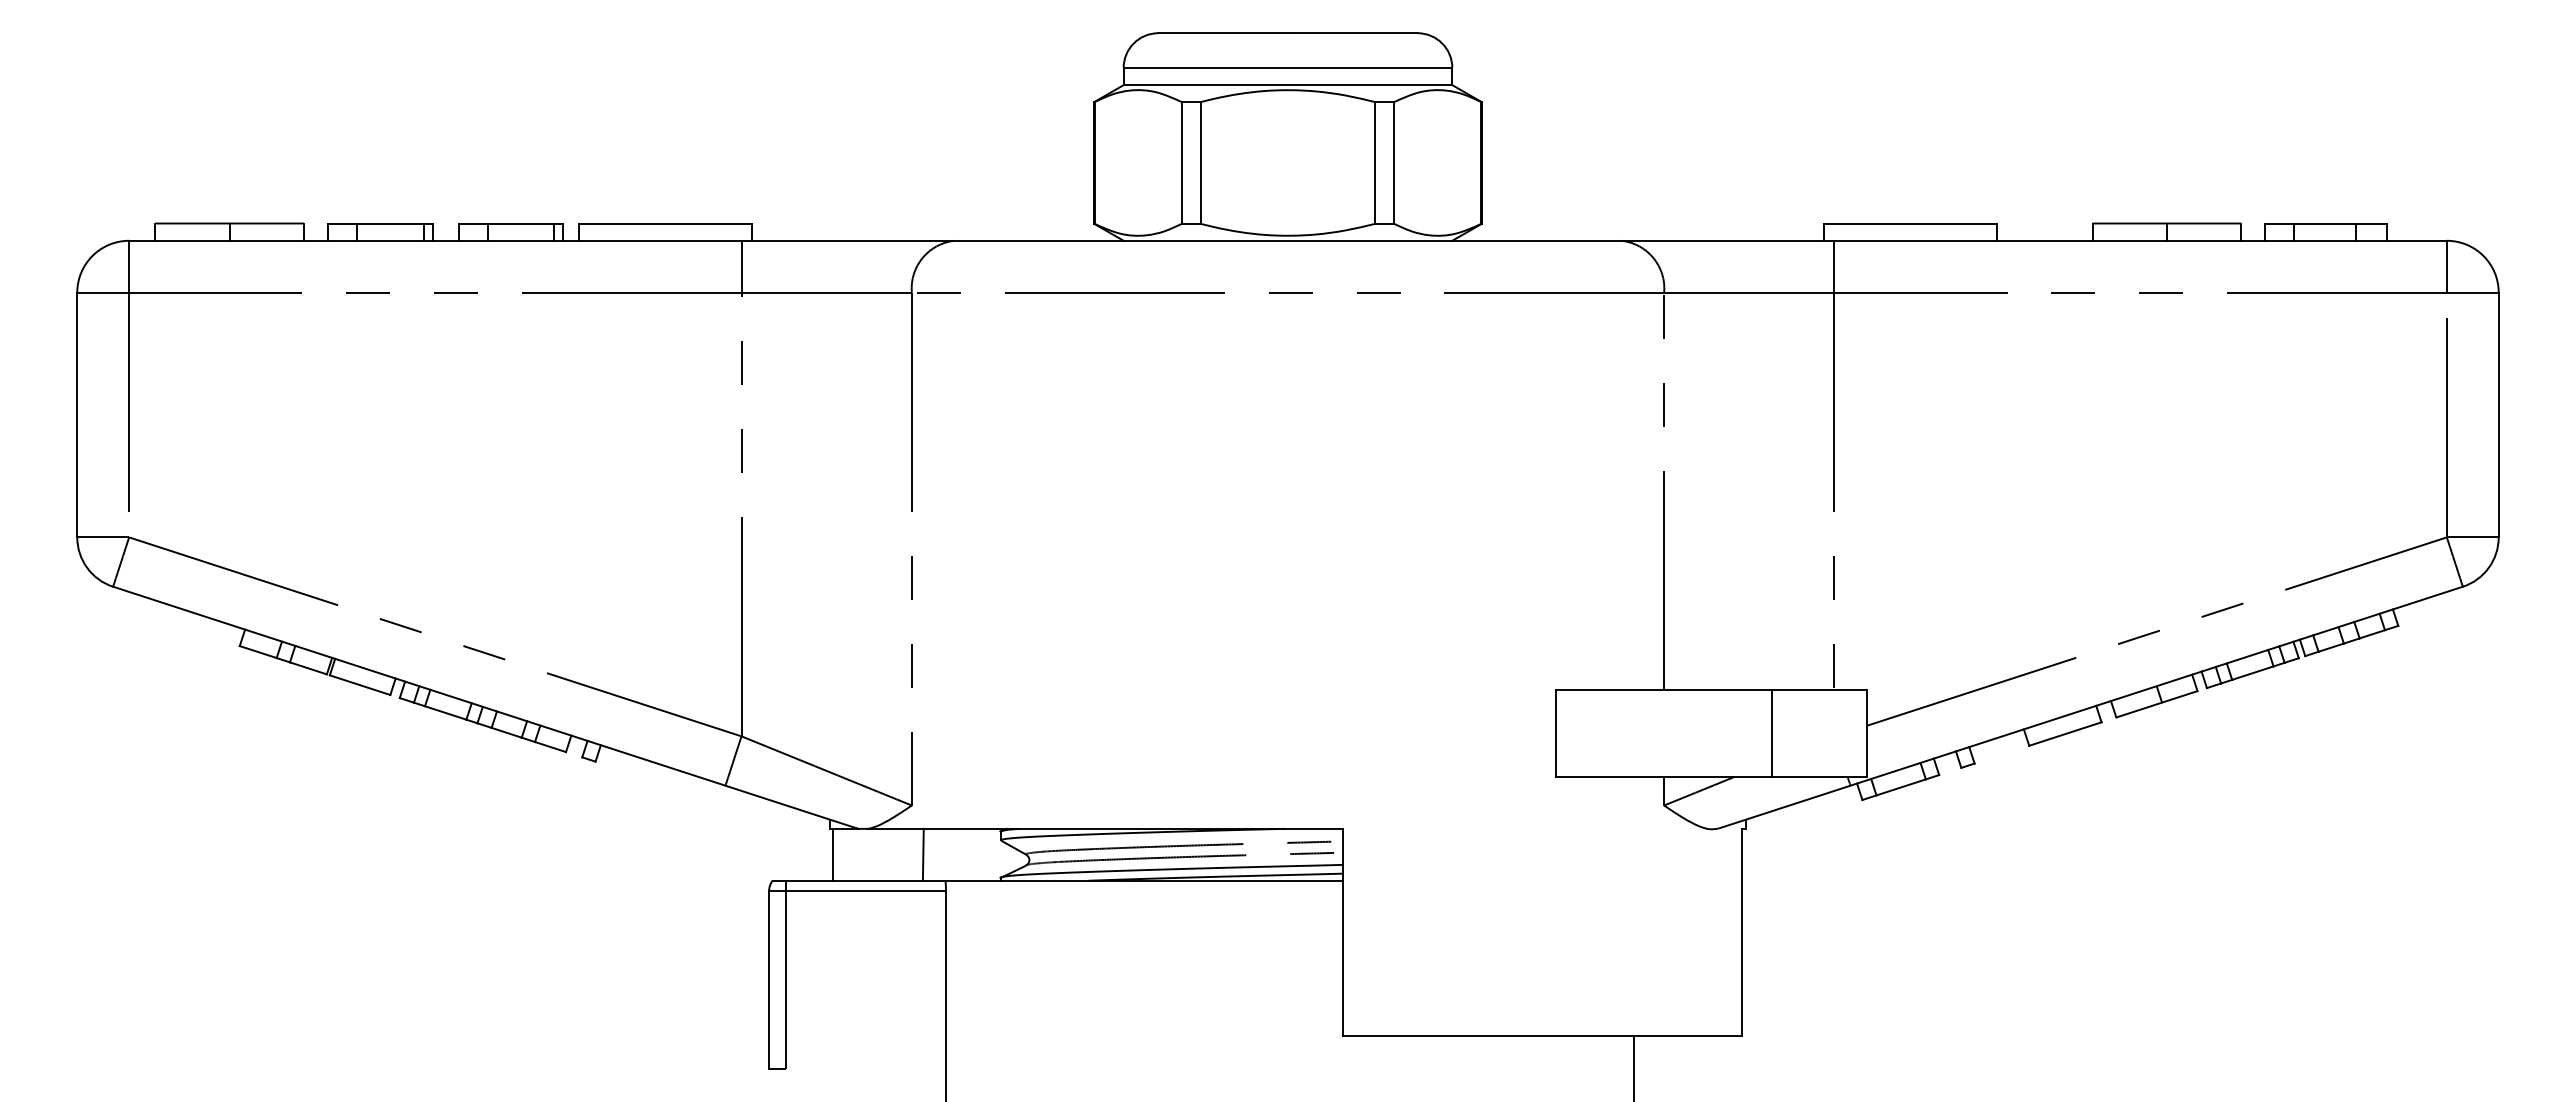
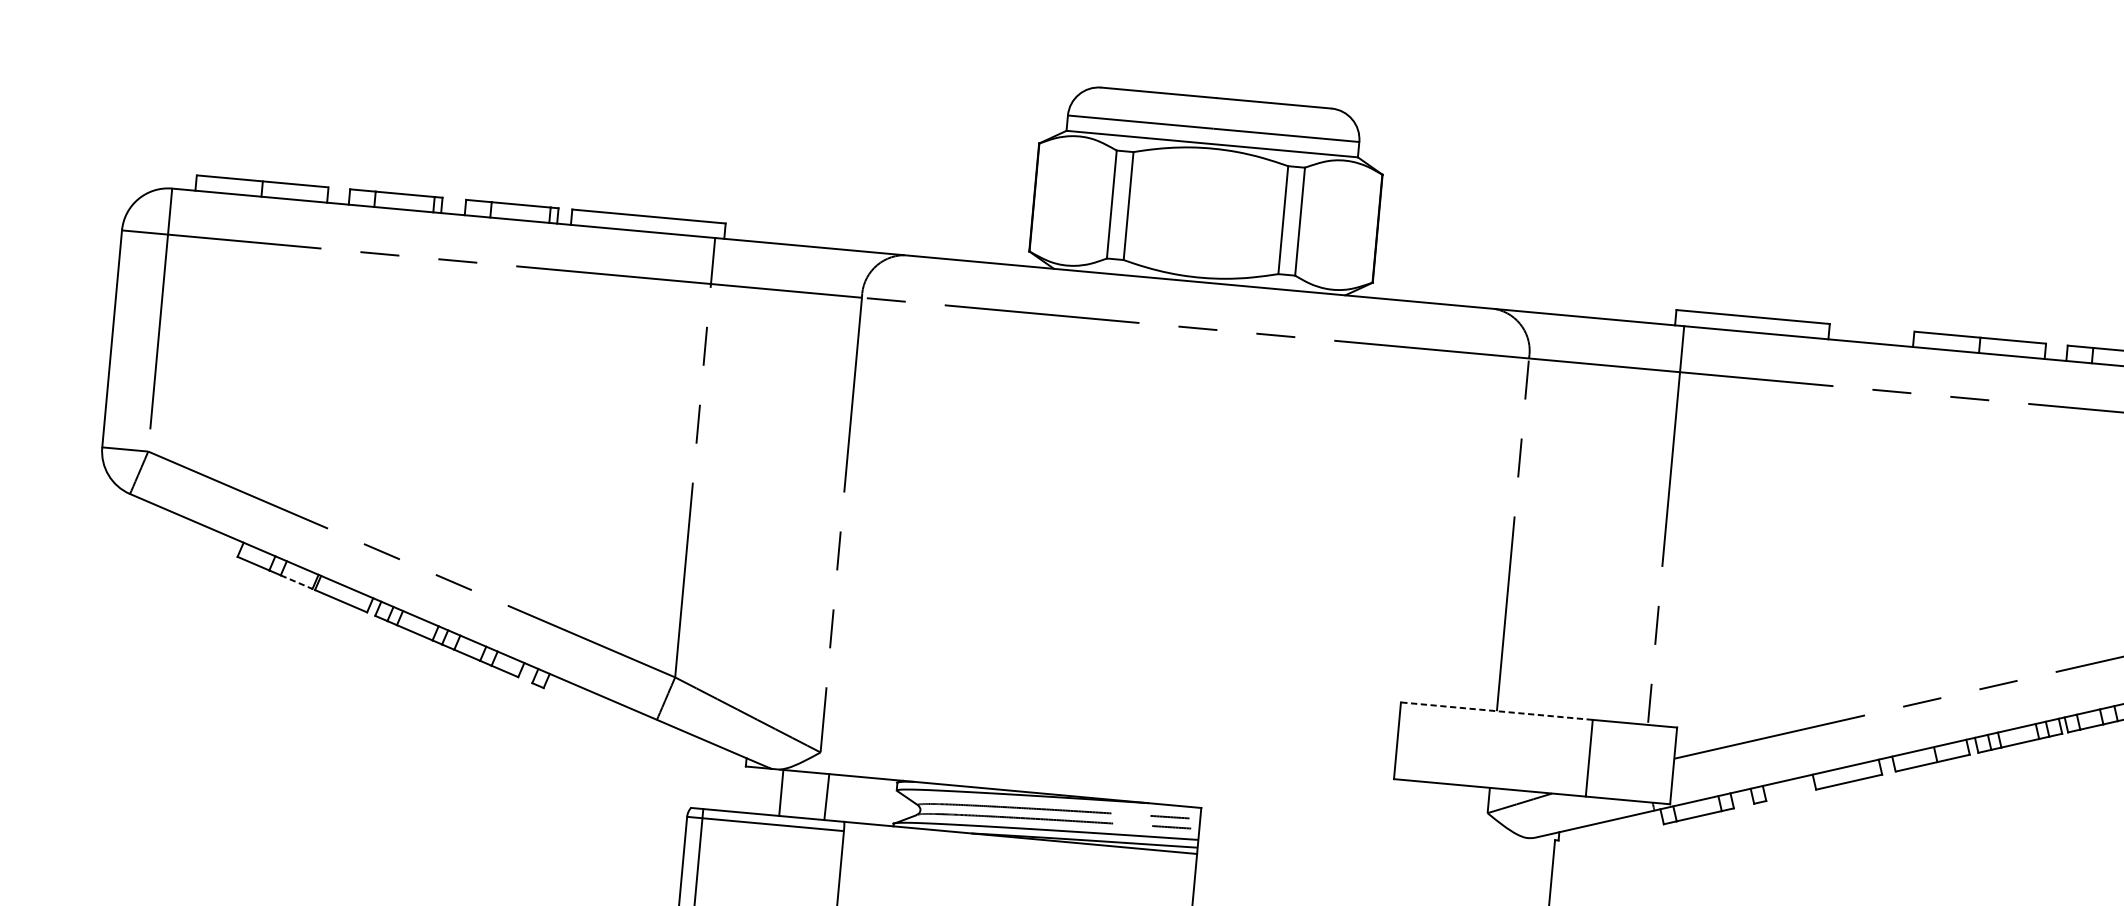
line: (308, 668) -> (296, 582), solid -> dashed
line: (1663, 690) -> (1496, 711), solid -> dashed
line: (833, 854) -> (781, 792), moved

